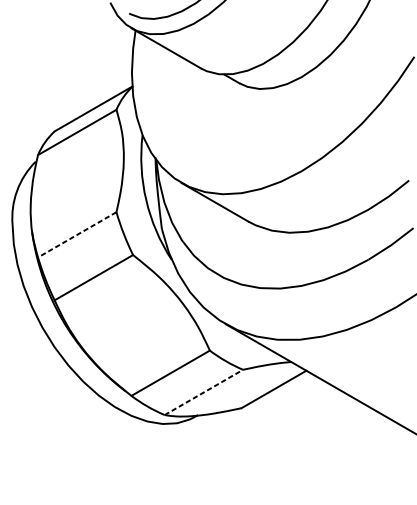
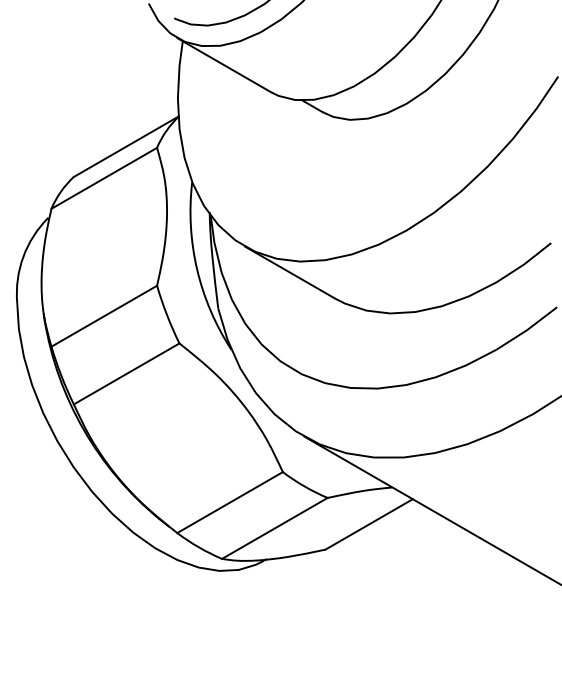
line: (77, 235) -> (104, 316), dashed -> solid
line: (203, 392) -> (274, 528), dashed -> solid

